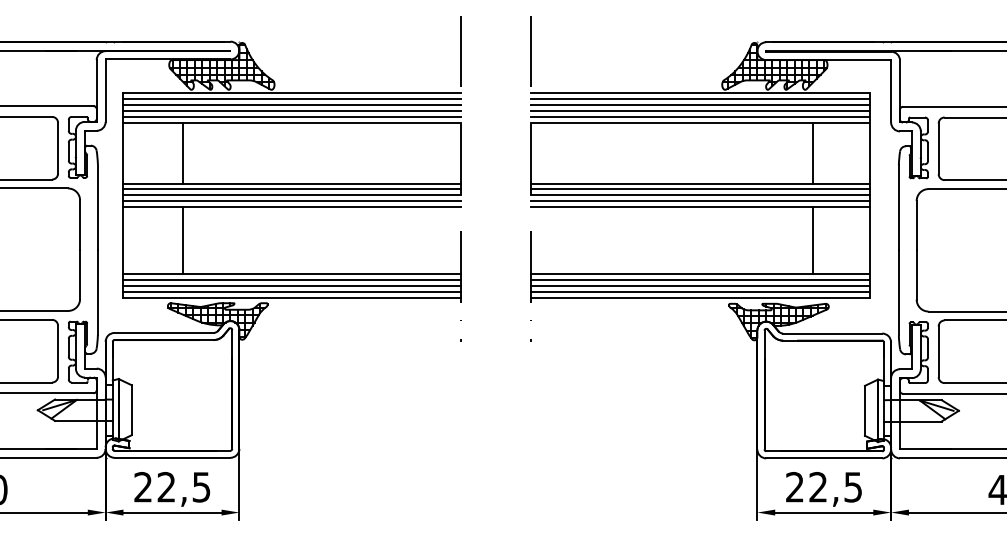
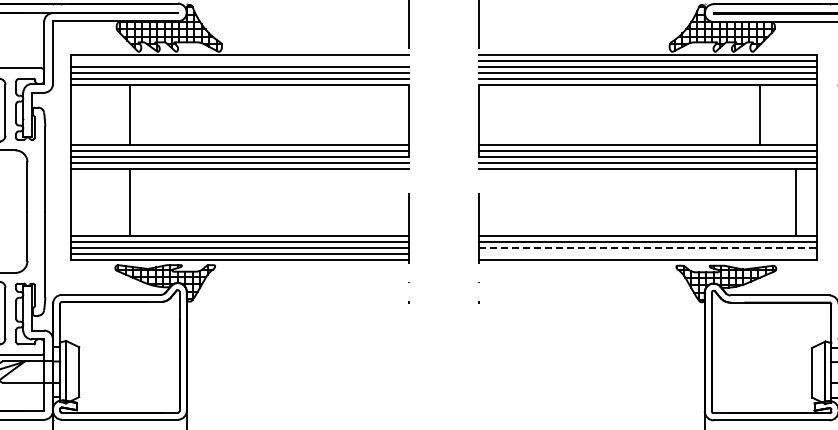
line: (292, 98) -> (239, 60), removed
line: (813, 240) -> (796, 202), moved
line: (700, 285) -> (647, 247), solid -> dashed
line: (700, 291) -> (647, 253), removed

